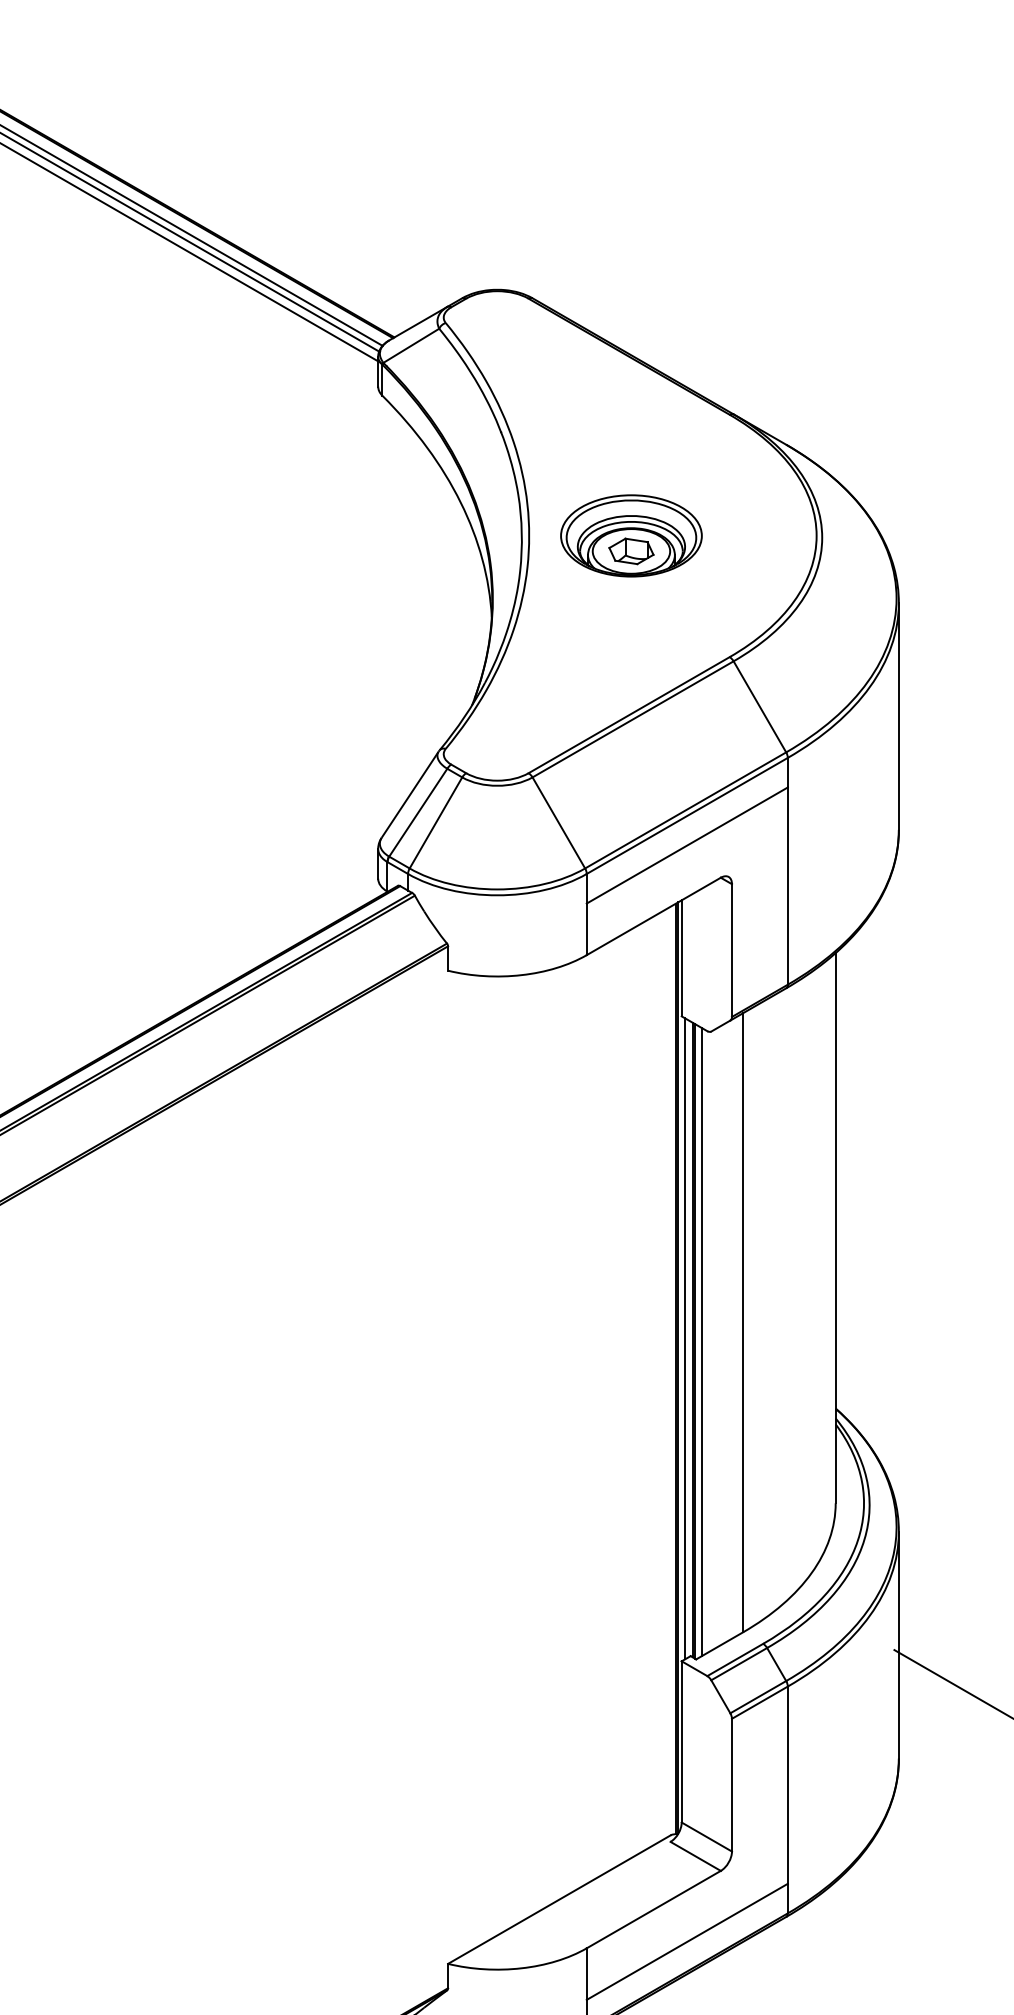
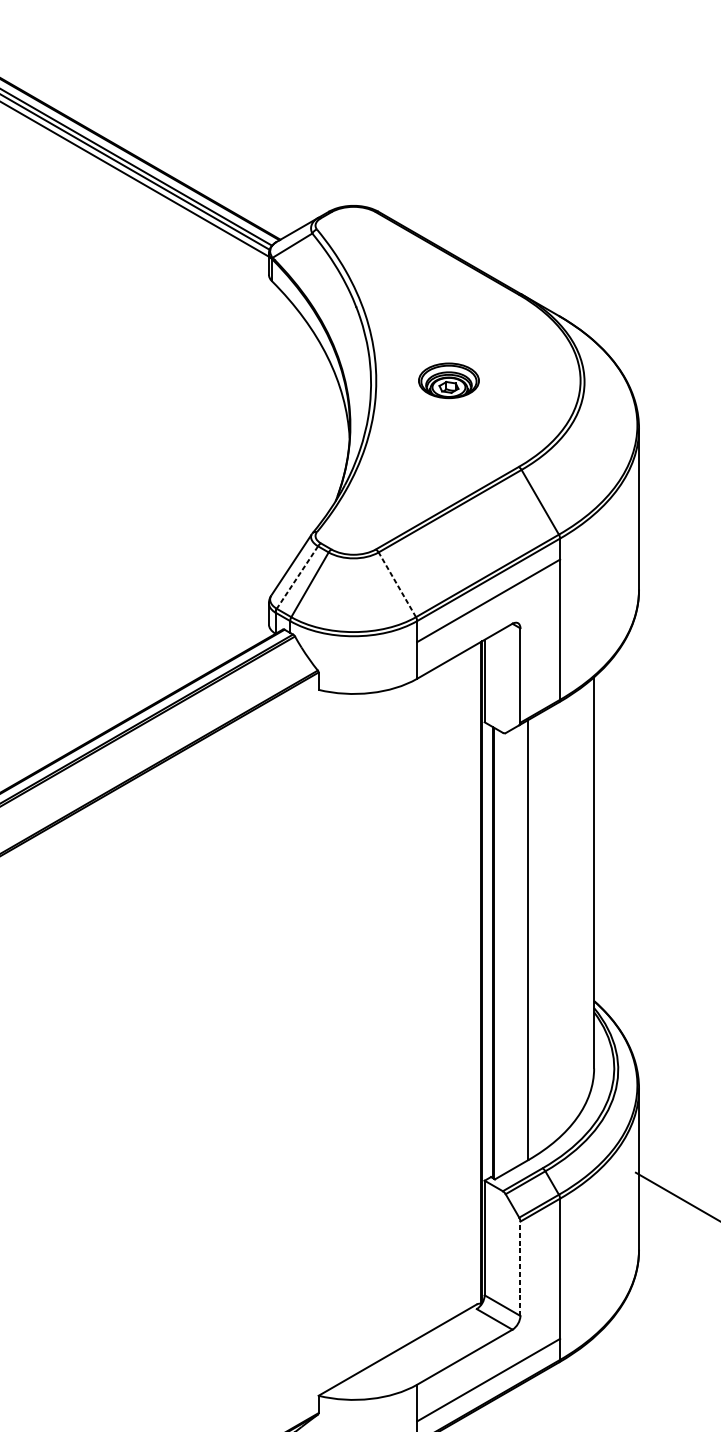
part: (631, 535) -> (448, 380), size x0.6
line: (418, 812) -> (297, 577), solid -> dashed
line: (558, 822) -> (397, 584), solid -> dashed
line: (685, 1338) -> (487, 951), removed
line: (701, 1342) -> (498, 954), removed
line: (731, 1784) -> (520, 1268), solid -> dashed

